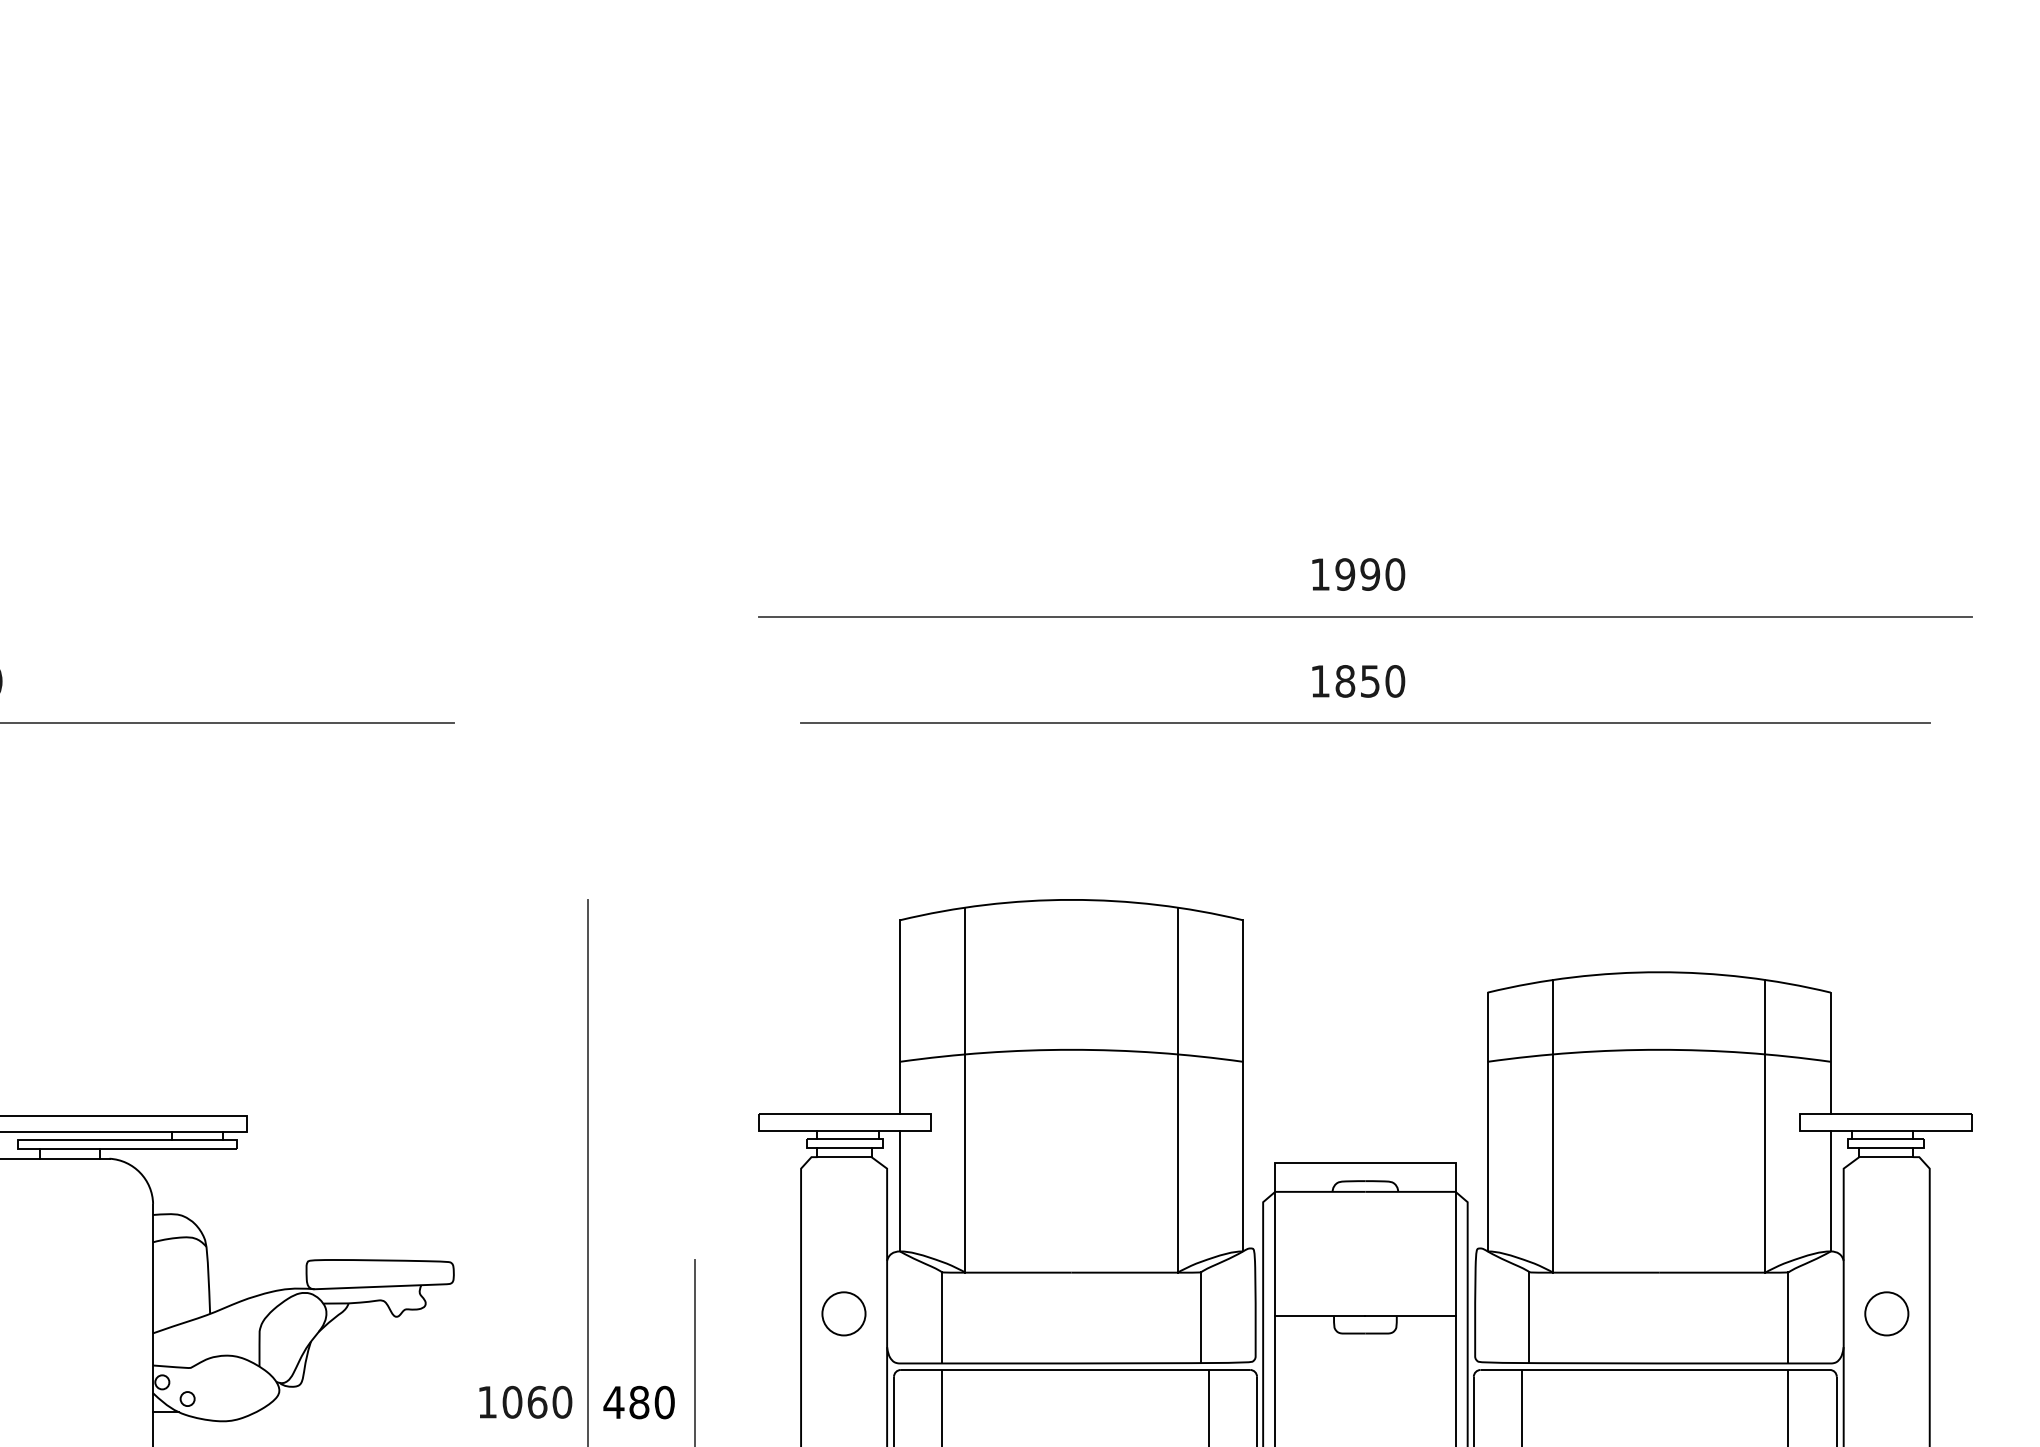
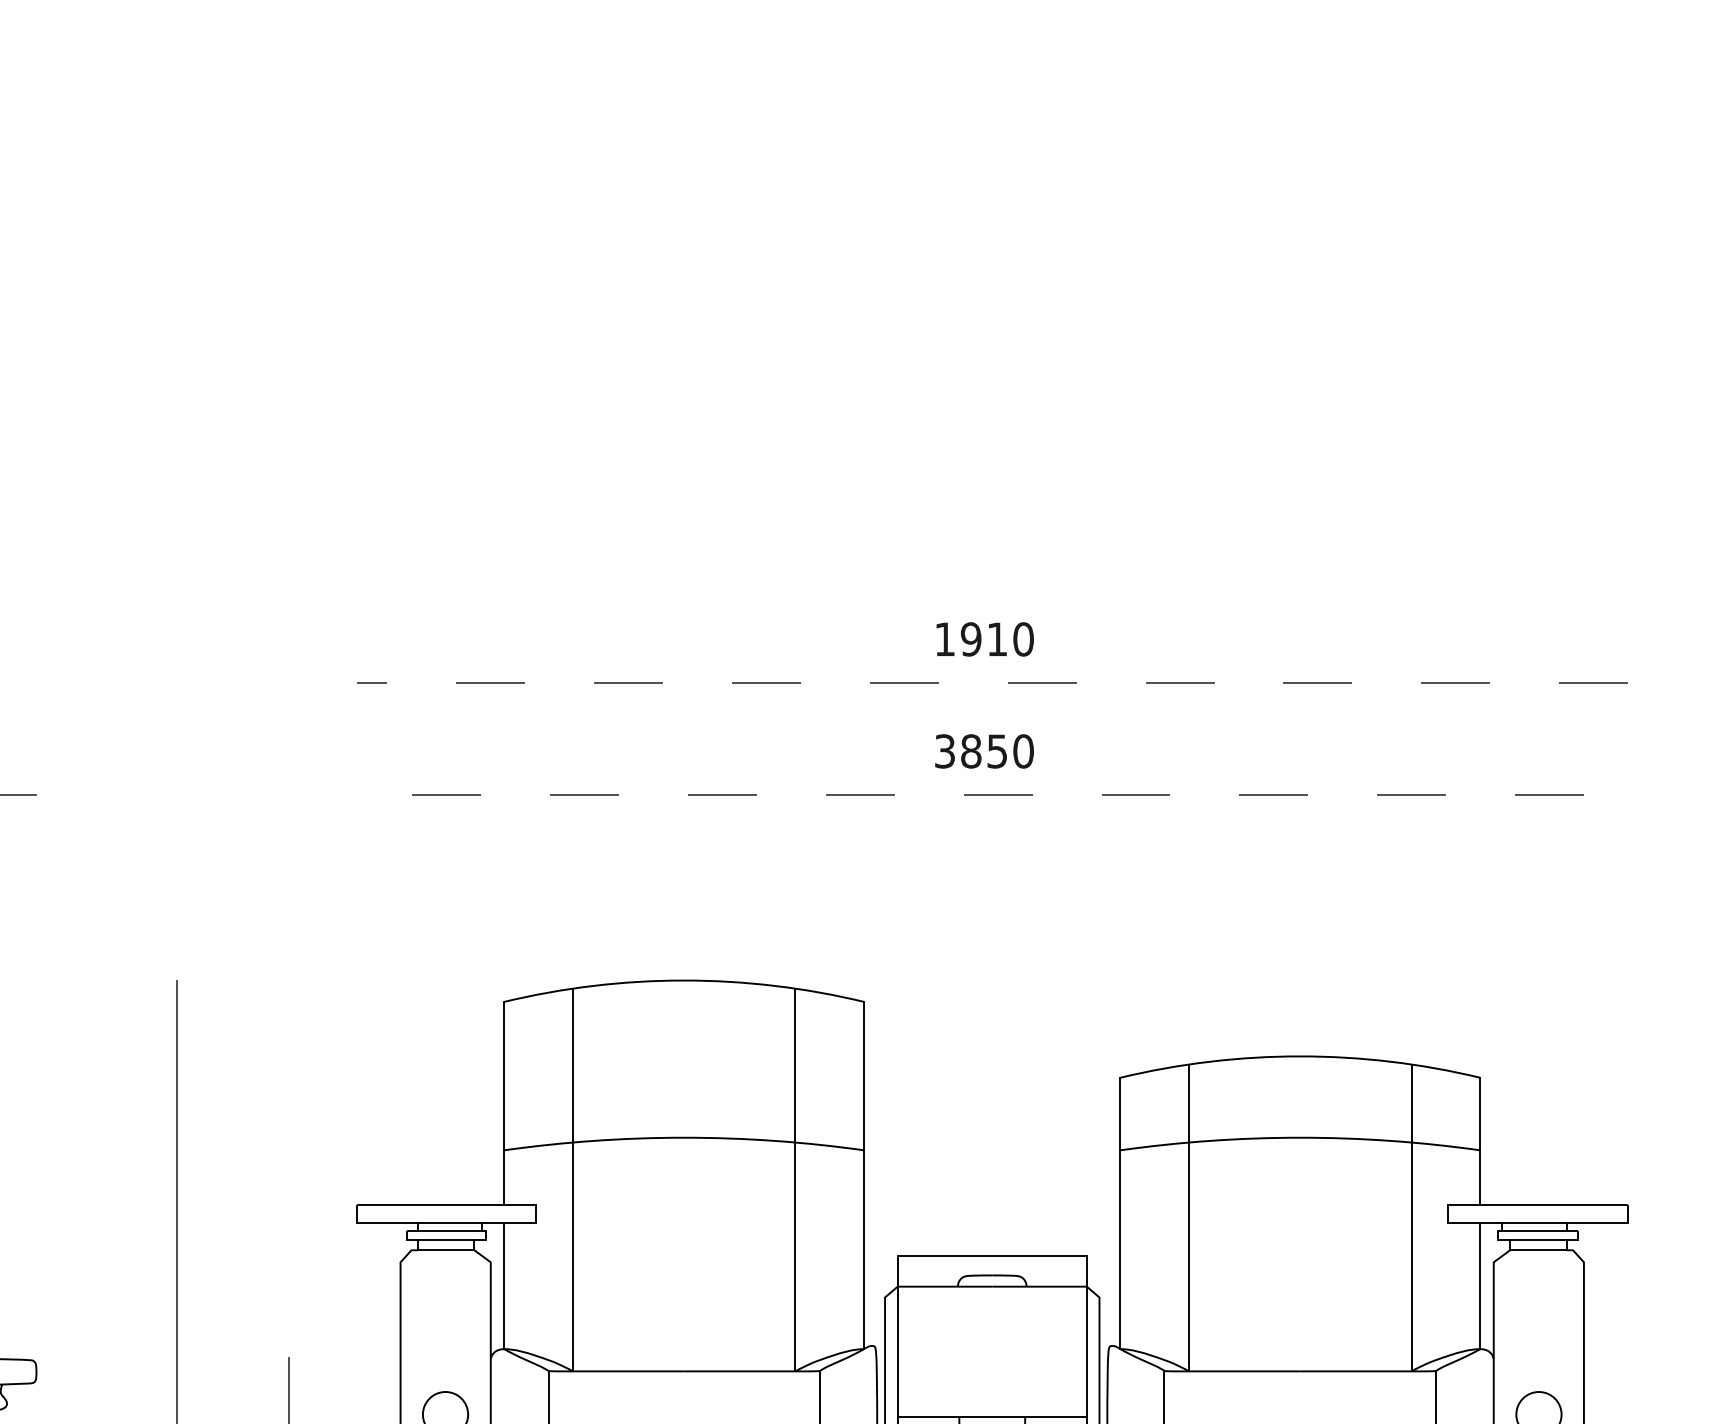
text: (1370, 574) -> (997, 639), 1990 -> 1910
line: (1364, 616) -> (991, 683), solid -> dashed
text: (1320, 681) -> (945, 751), 1850 -> 3850
line: (1364, 723) -> (991, 795), solid -> dashed

